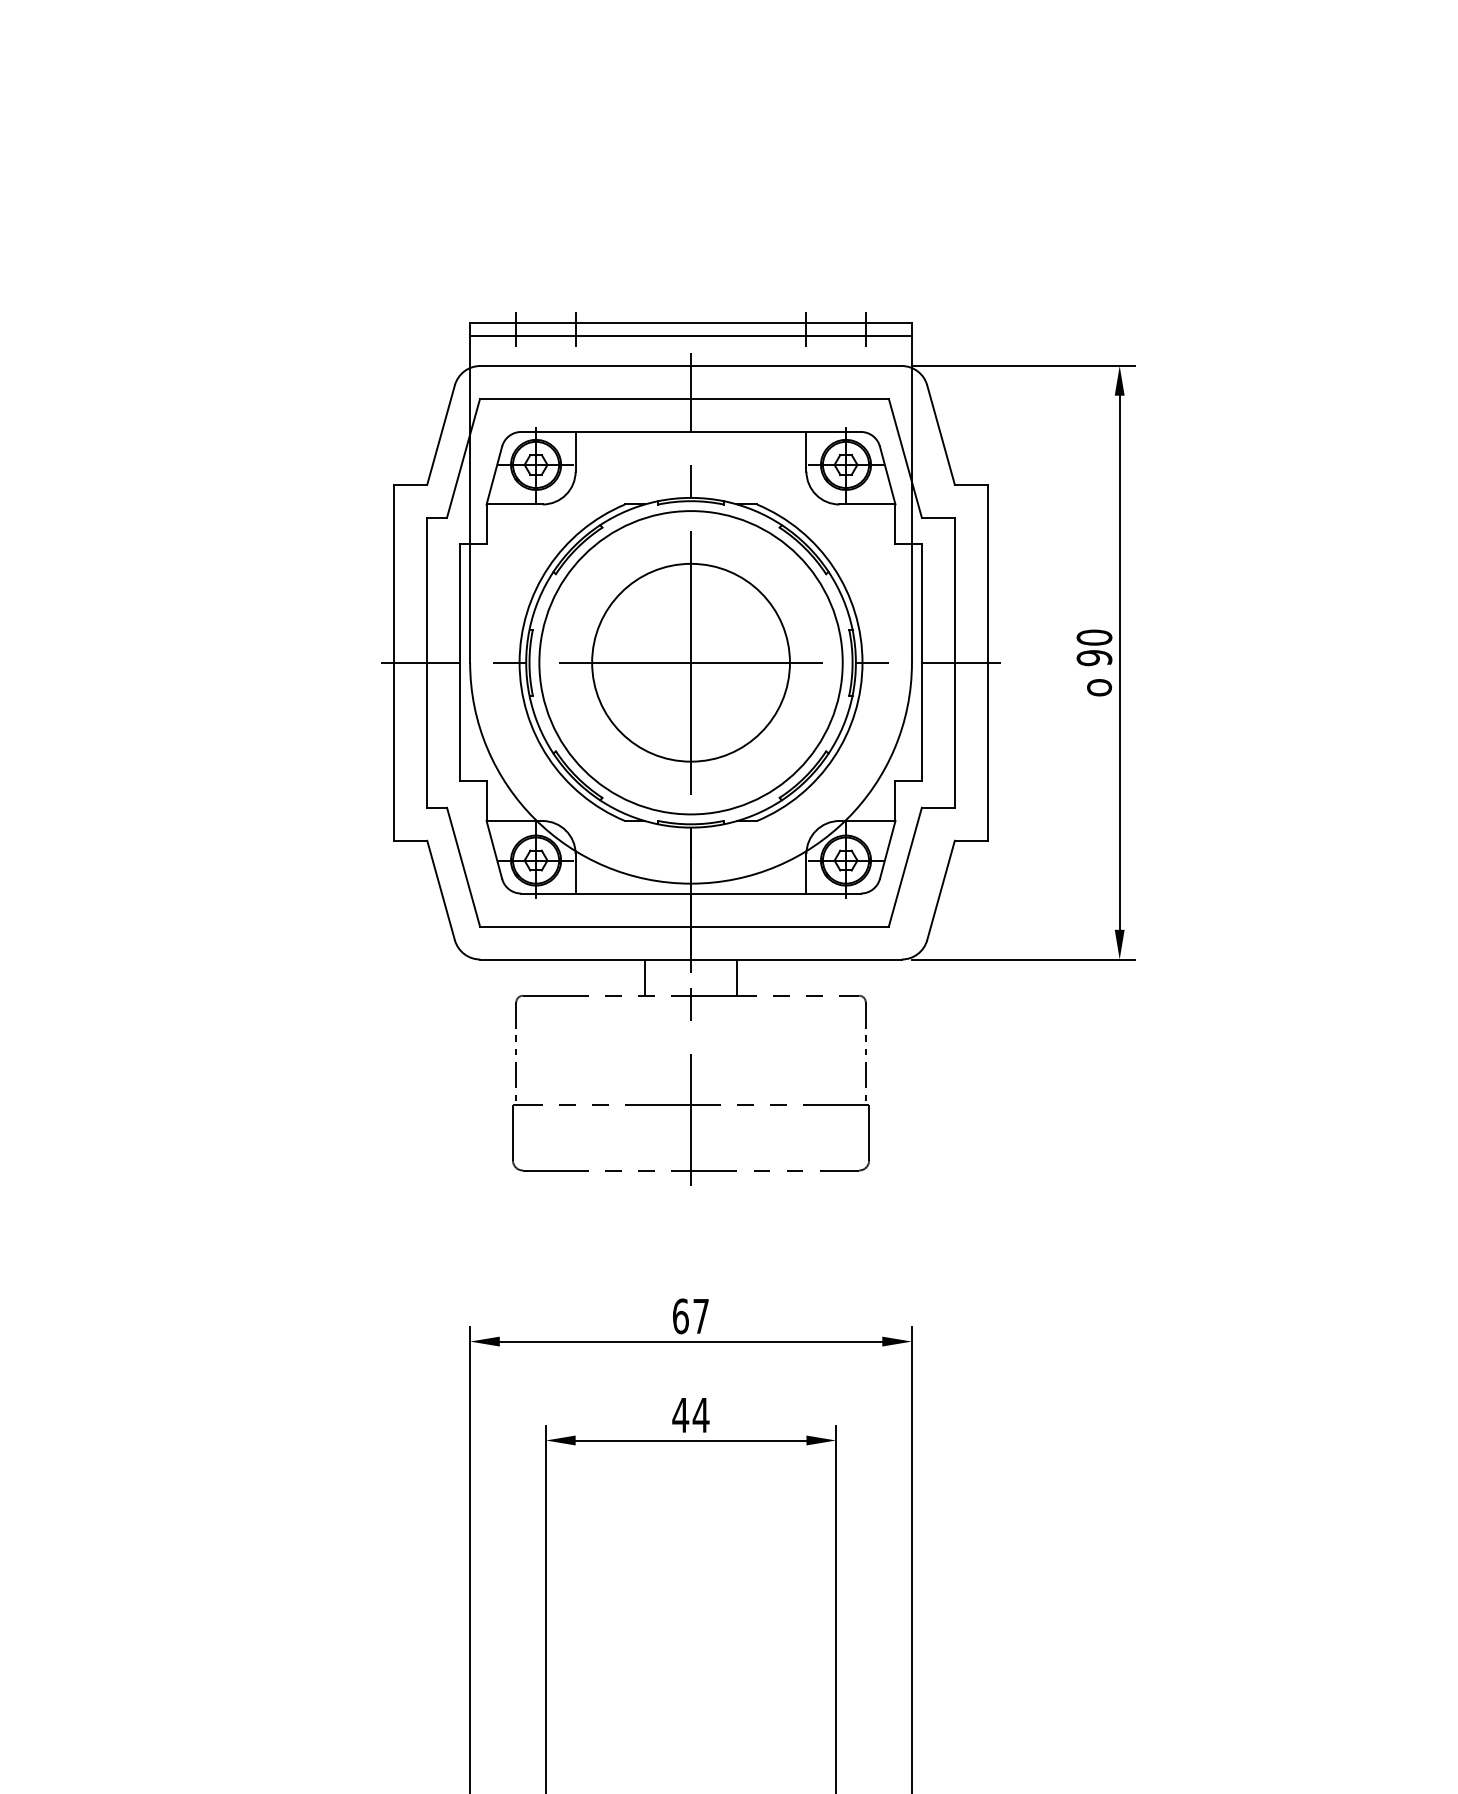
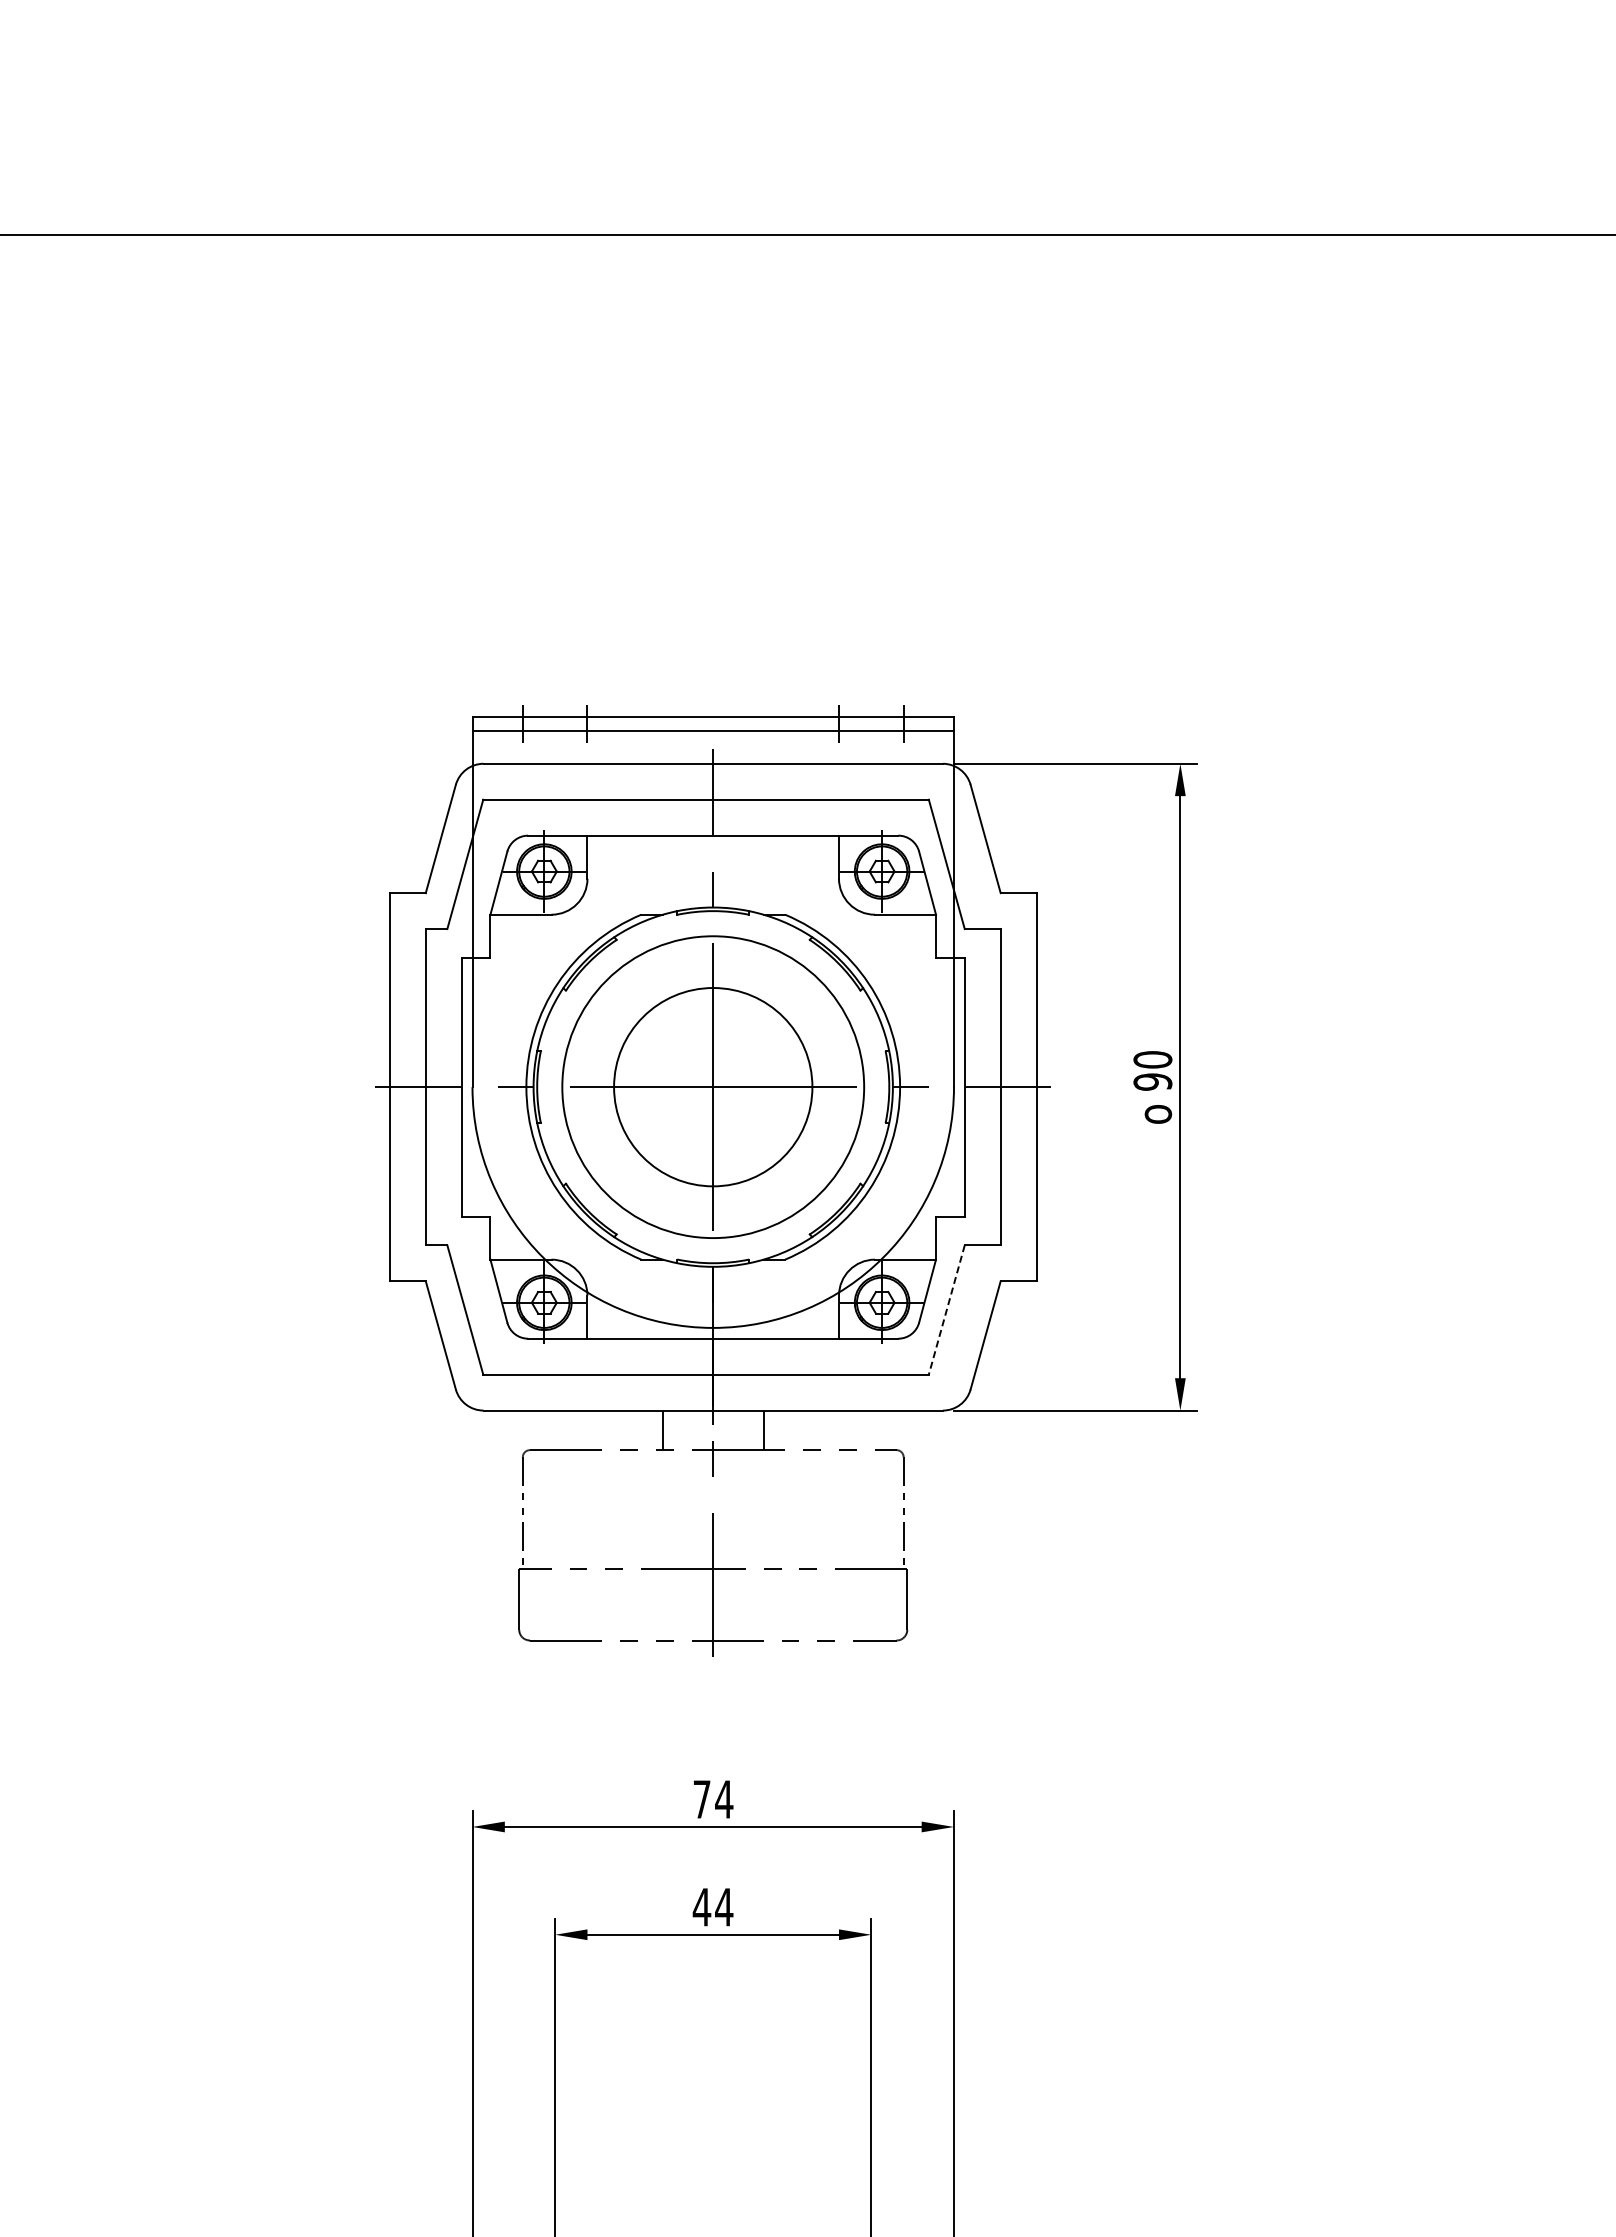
circle: (690, 662) -> (712, 1086), size x0.6
circle: (691, 662) -> (713, 1086), size x1.4
line: (905, 867) -> (946, 1310), solid -> dashed
text: (691, 1316) -> (713, 1799), 67 -> 74

